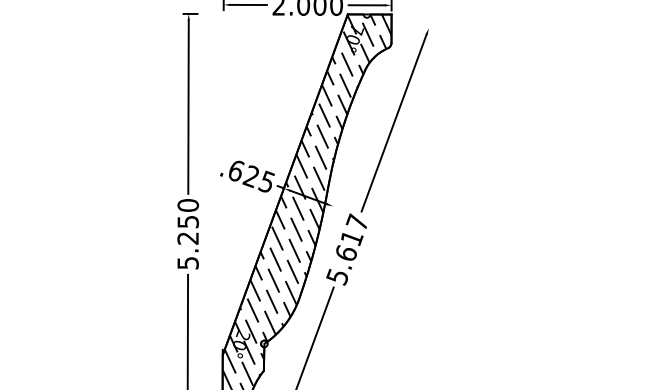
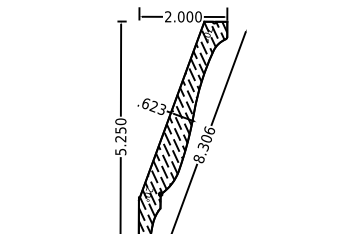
text: (267, 181) -> (162, 109), .625 -> .623
text: (347, 248) -> (204, 144), 5.617 -> 8.306

